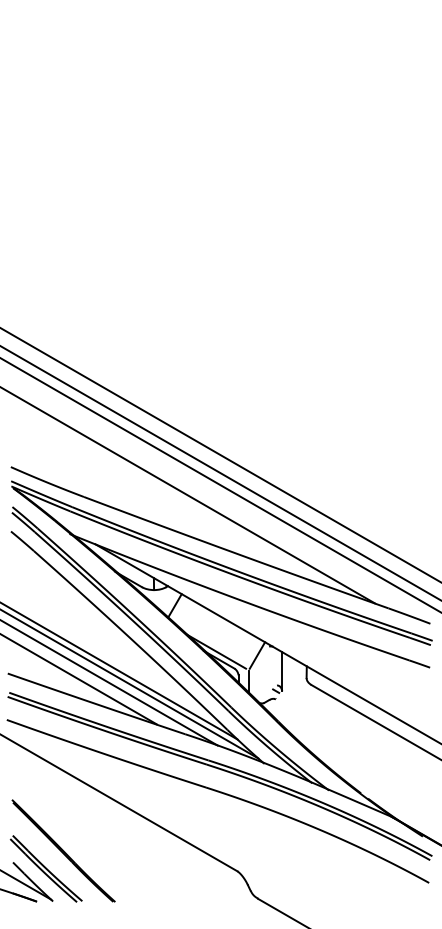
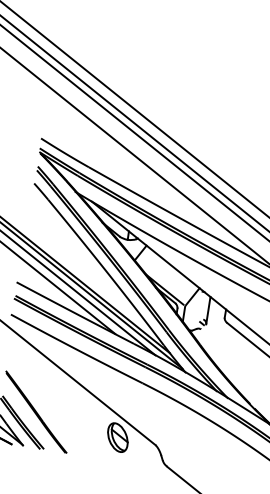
part: (183, 868) -> (118, 437), added

